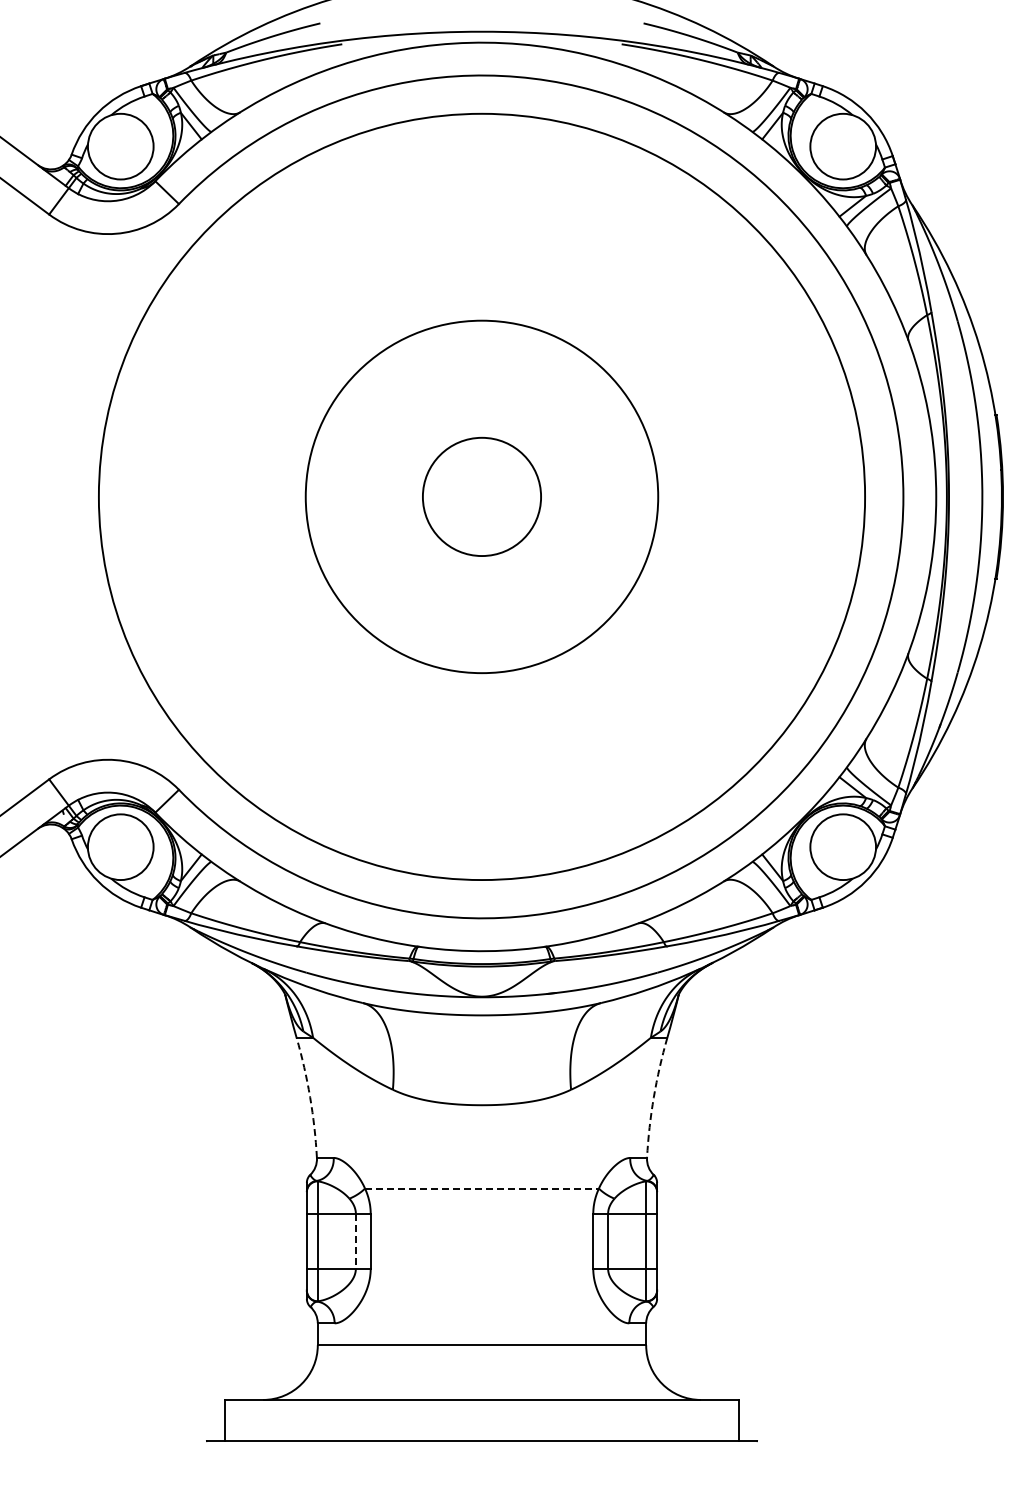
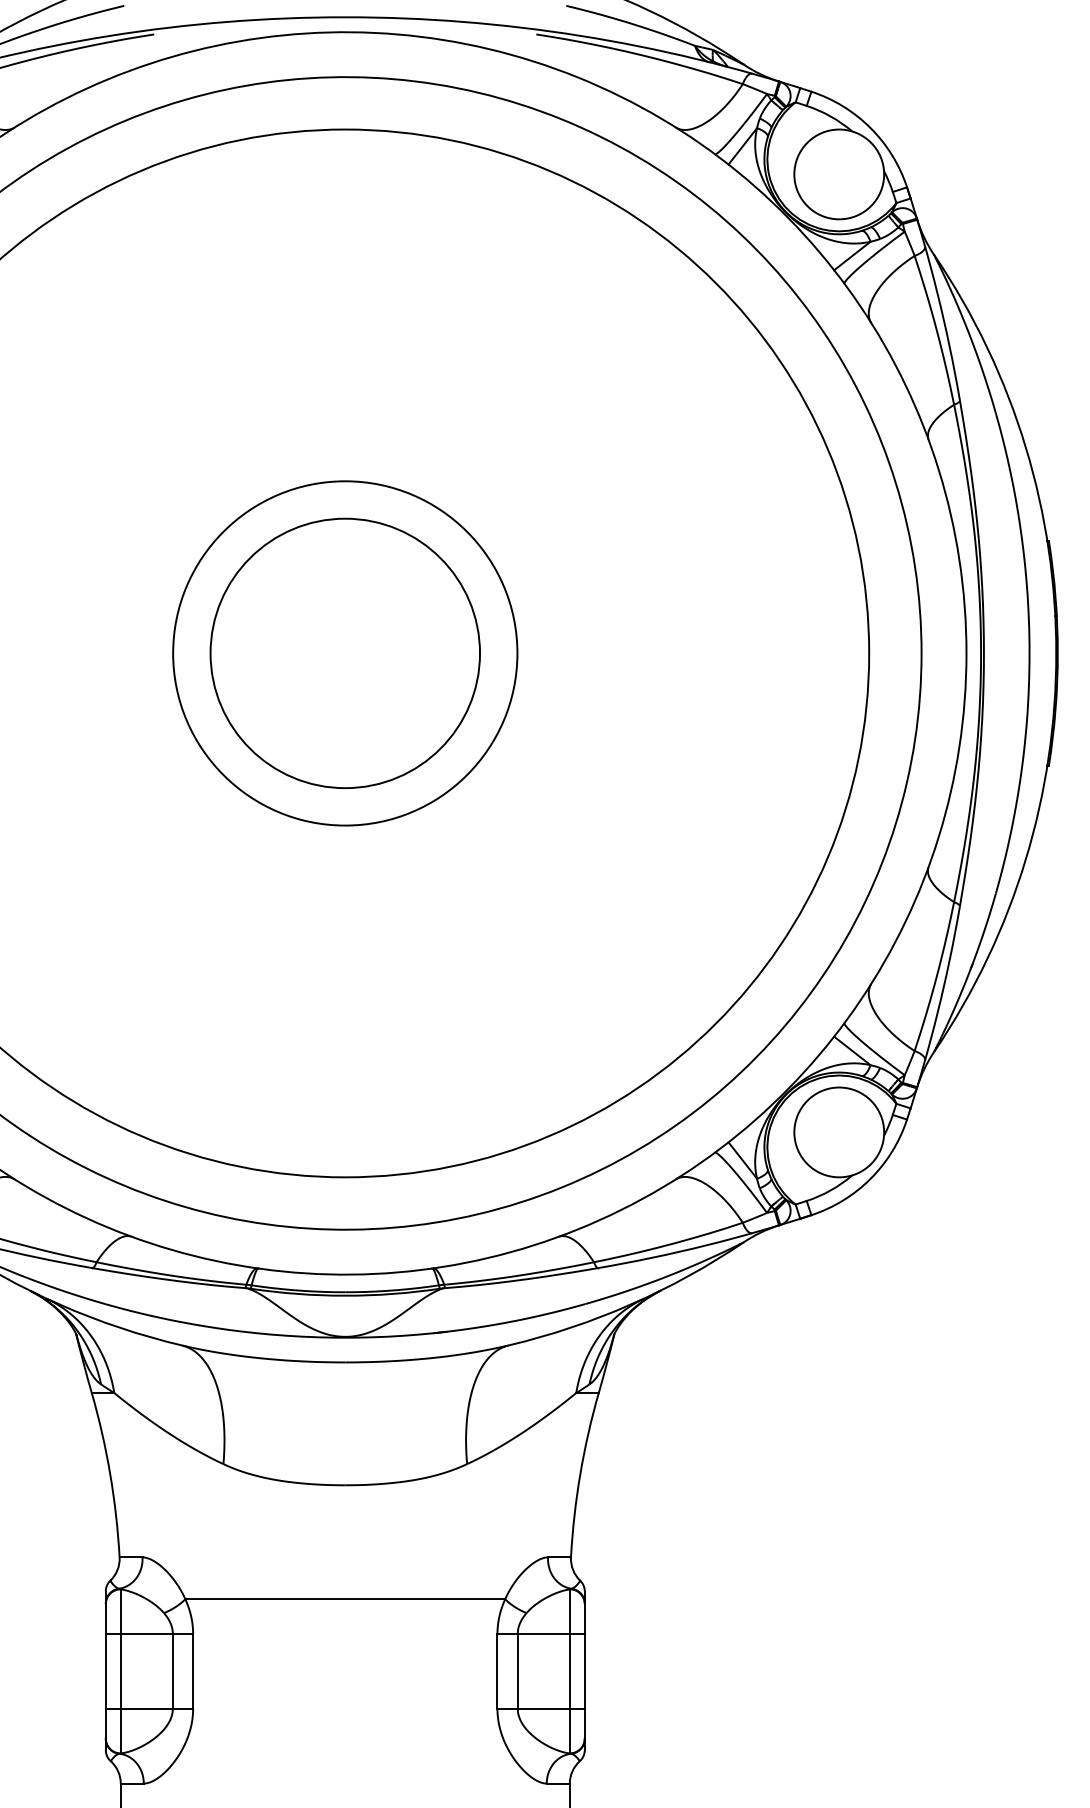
circle: (481, 496) -> (344, 652), size x0.71
circle: (481, 496) -> (344, 652), size x1.67
arc: (310, 1097) -> (110, 1474), dashed -> solid
arc: (653, 1097) -> (579, 1474), dashed -> solid
line: (481, 1188) -> (344, 1599), dashed -> solid
line: (355, 1241) -> (172, 1671), dashed -> solid

